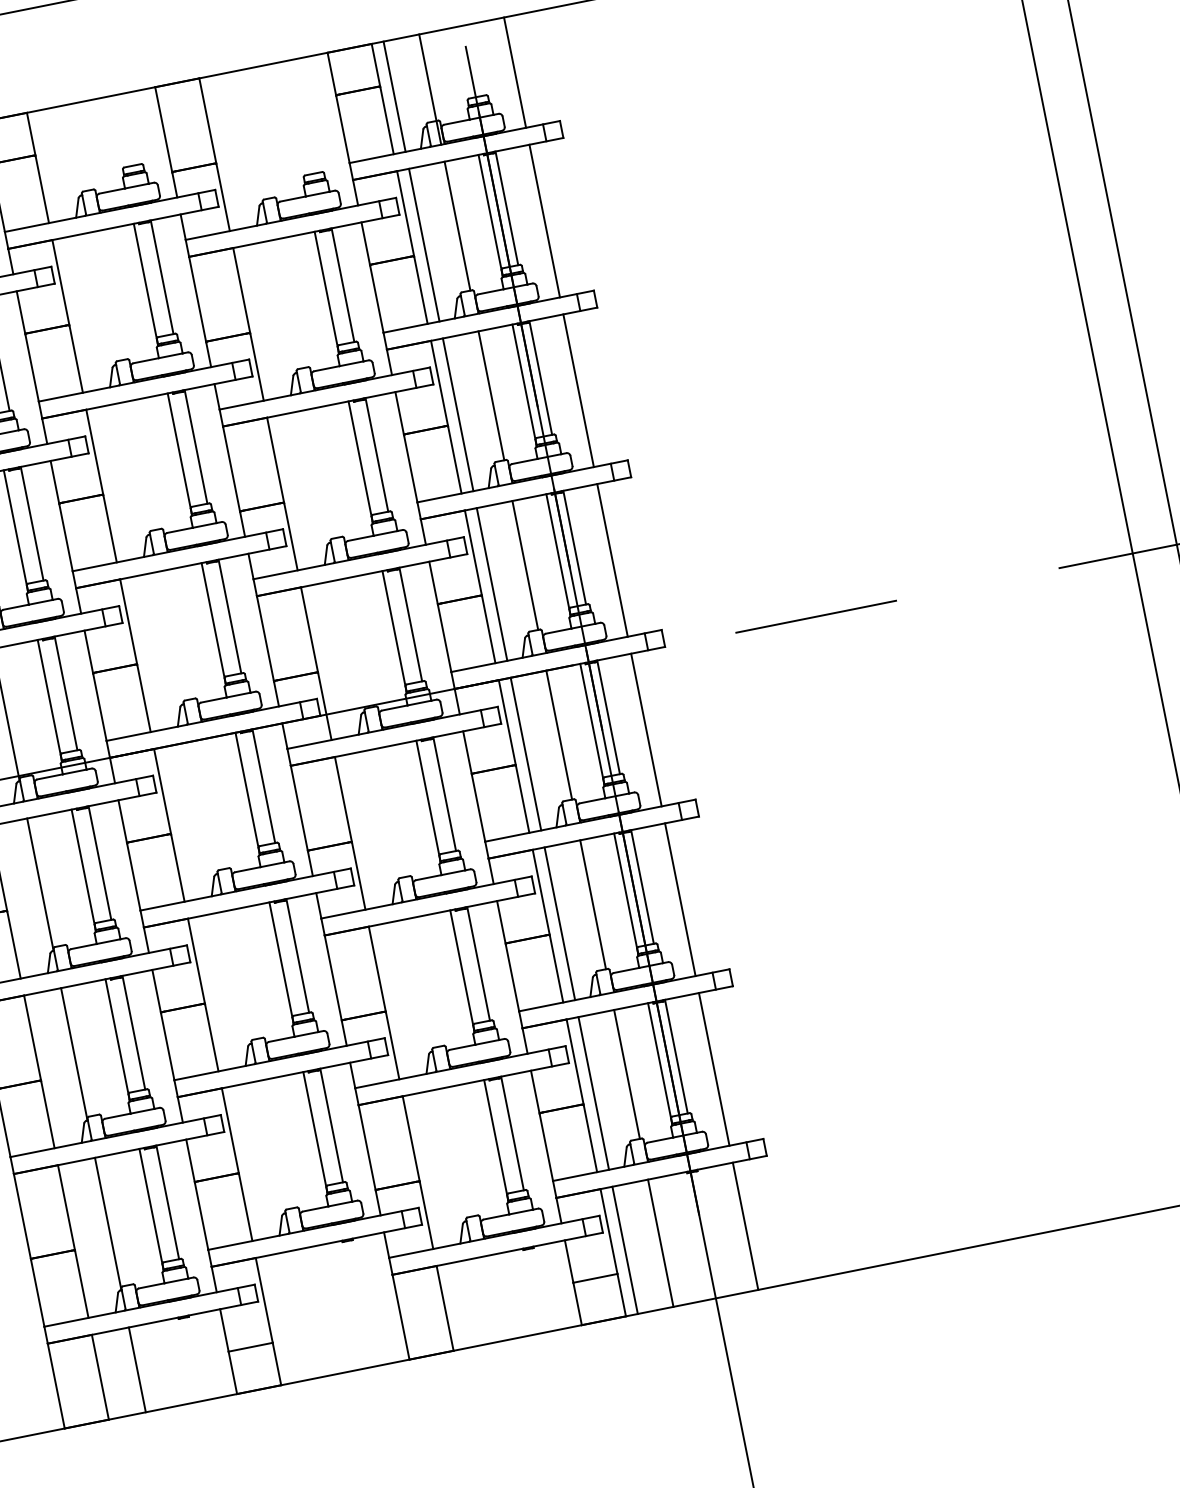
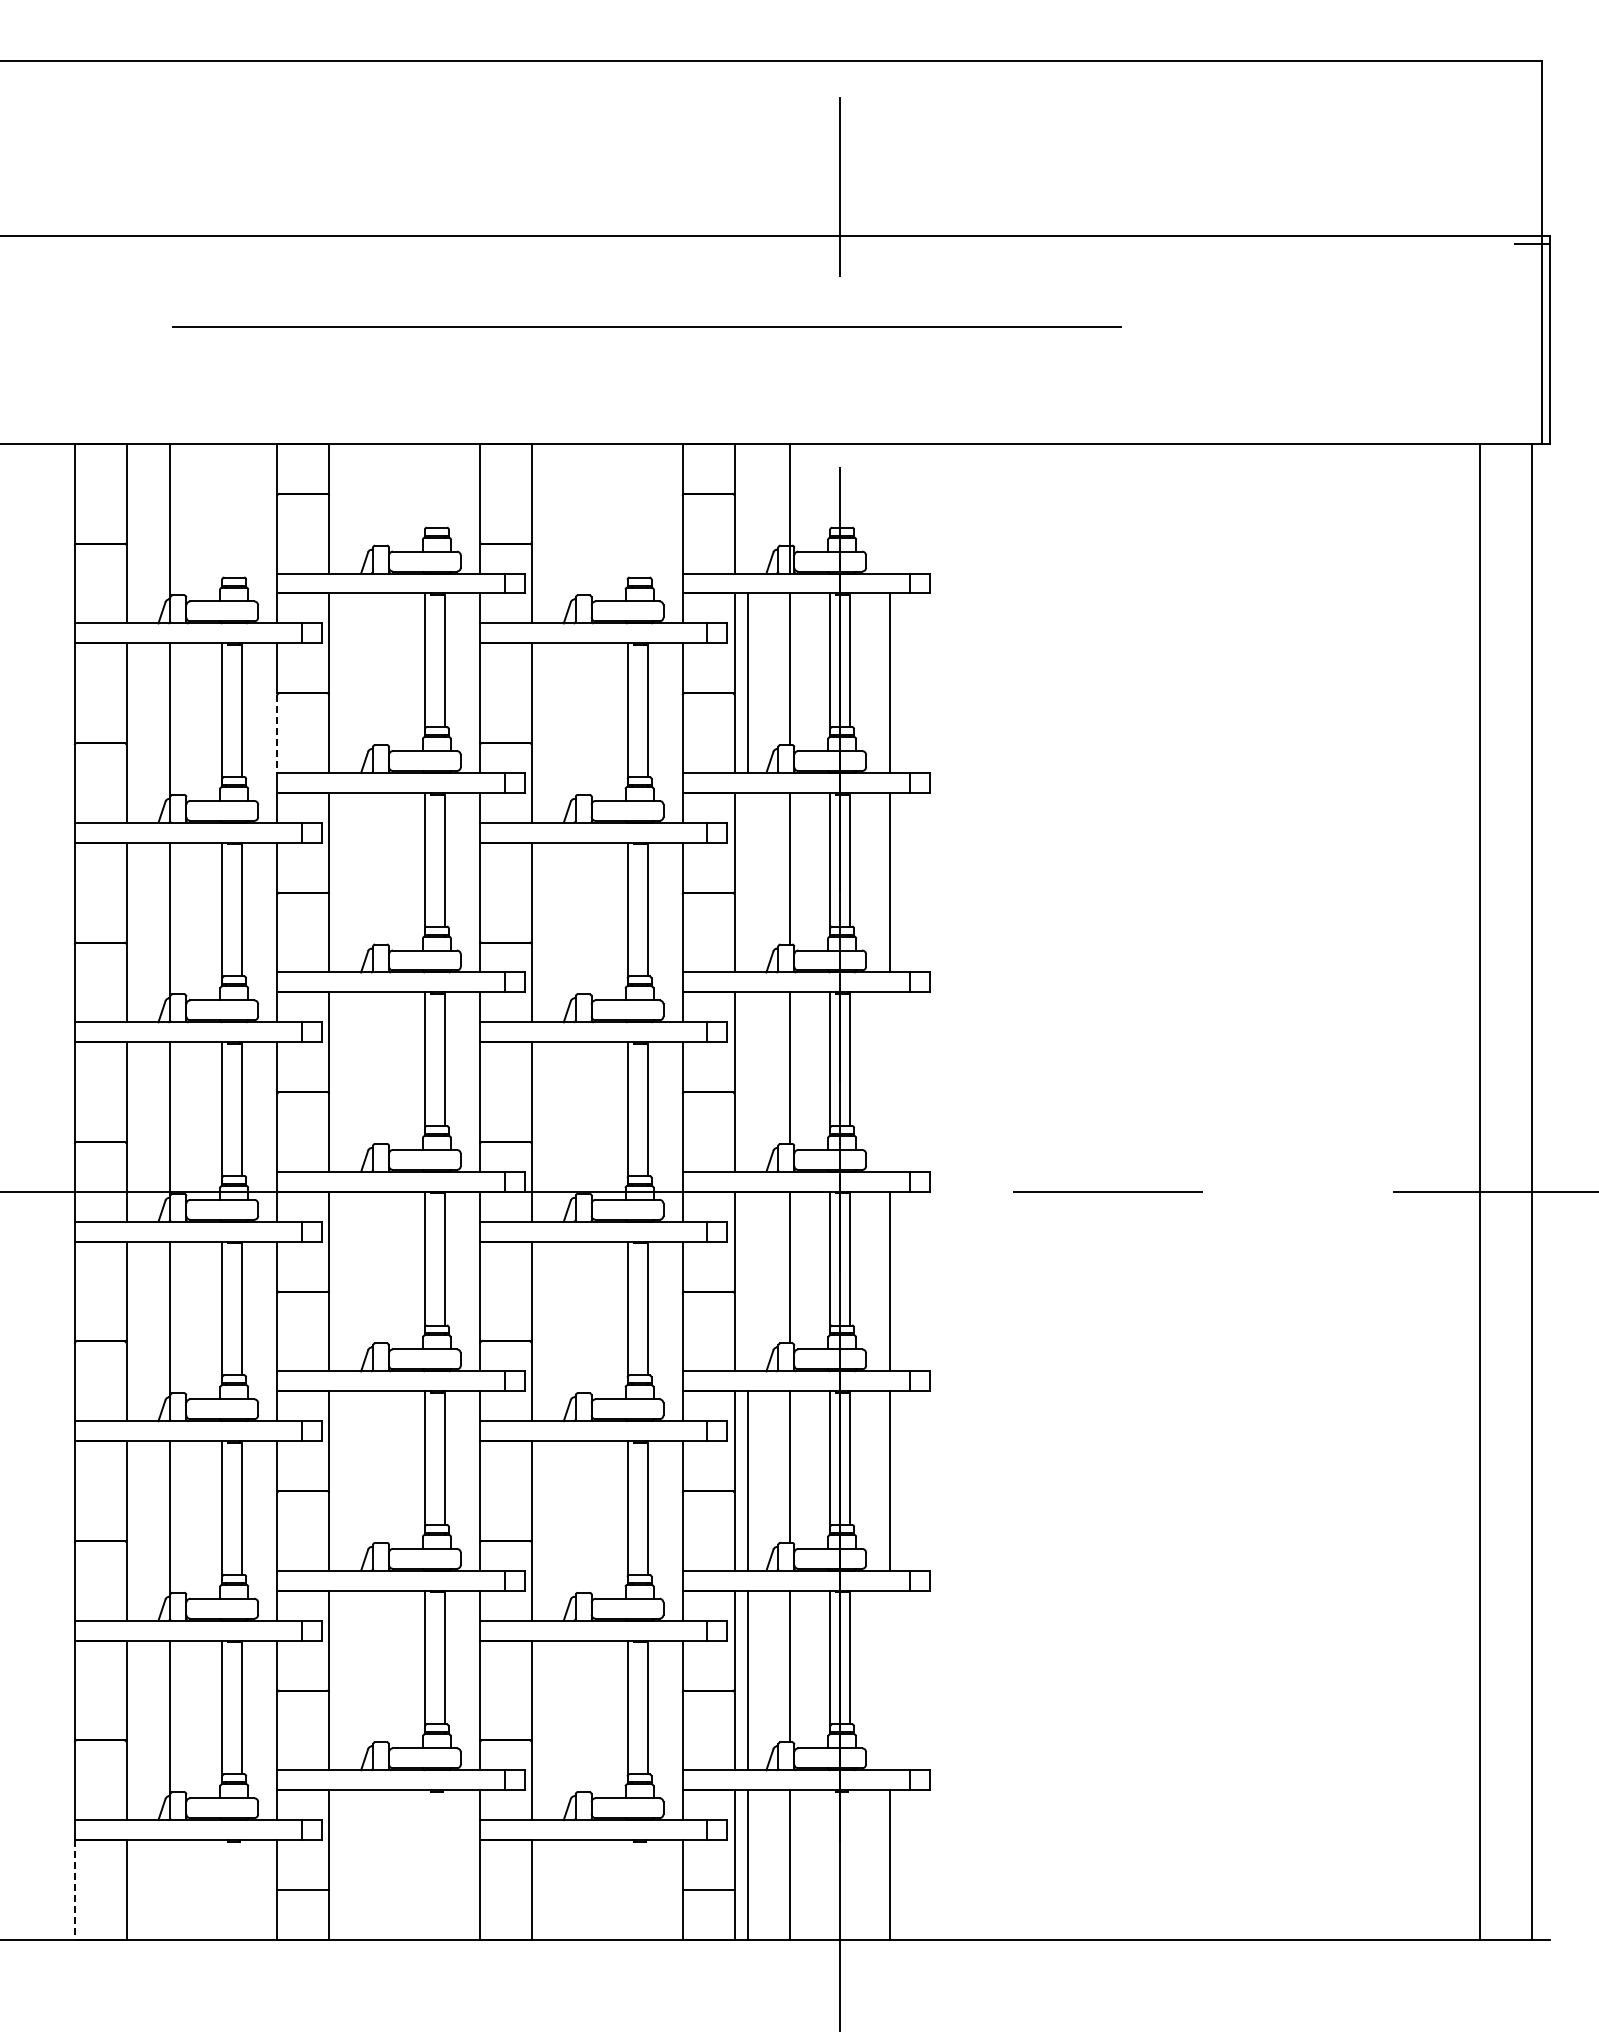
line: (515, 72) -> (890, 508), removed
line: (394, 96) -> (748, 508), removed
line: (32, 368) -> (277, 734), solid -> dashed
line: (458, 414) -> (748, 882), removed
line: (612, 559) -> (890, 1081), removed
line: (491, 583) -> (748, 1081), removed
line: (525, 754) -> (748, 1281), removed
line: (714, 1069) -> (890, 1680), removed
line: (137, 1369) -> (170, 1889), removed
line: (56, 1385) -> (74, 1889), solid -> dashed

